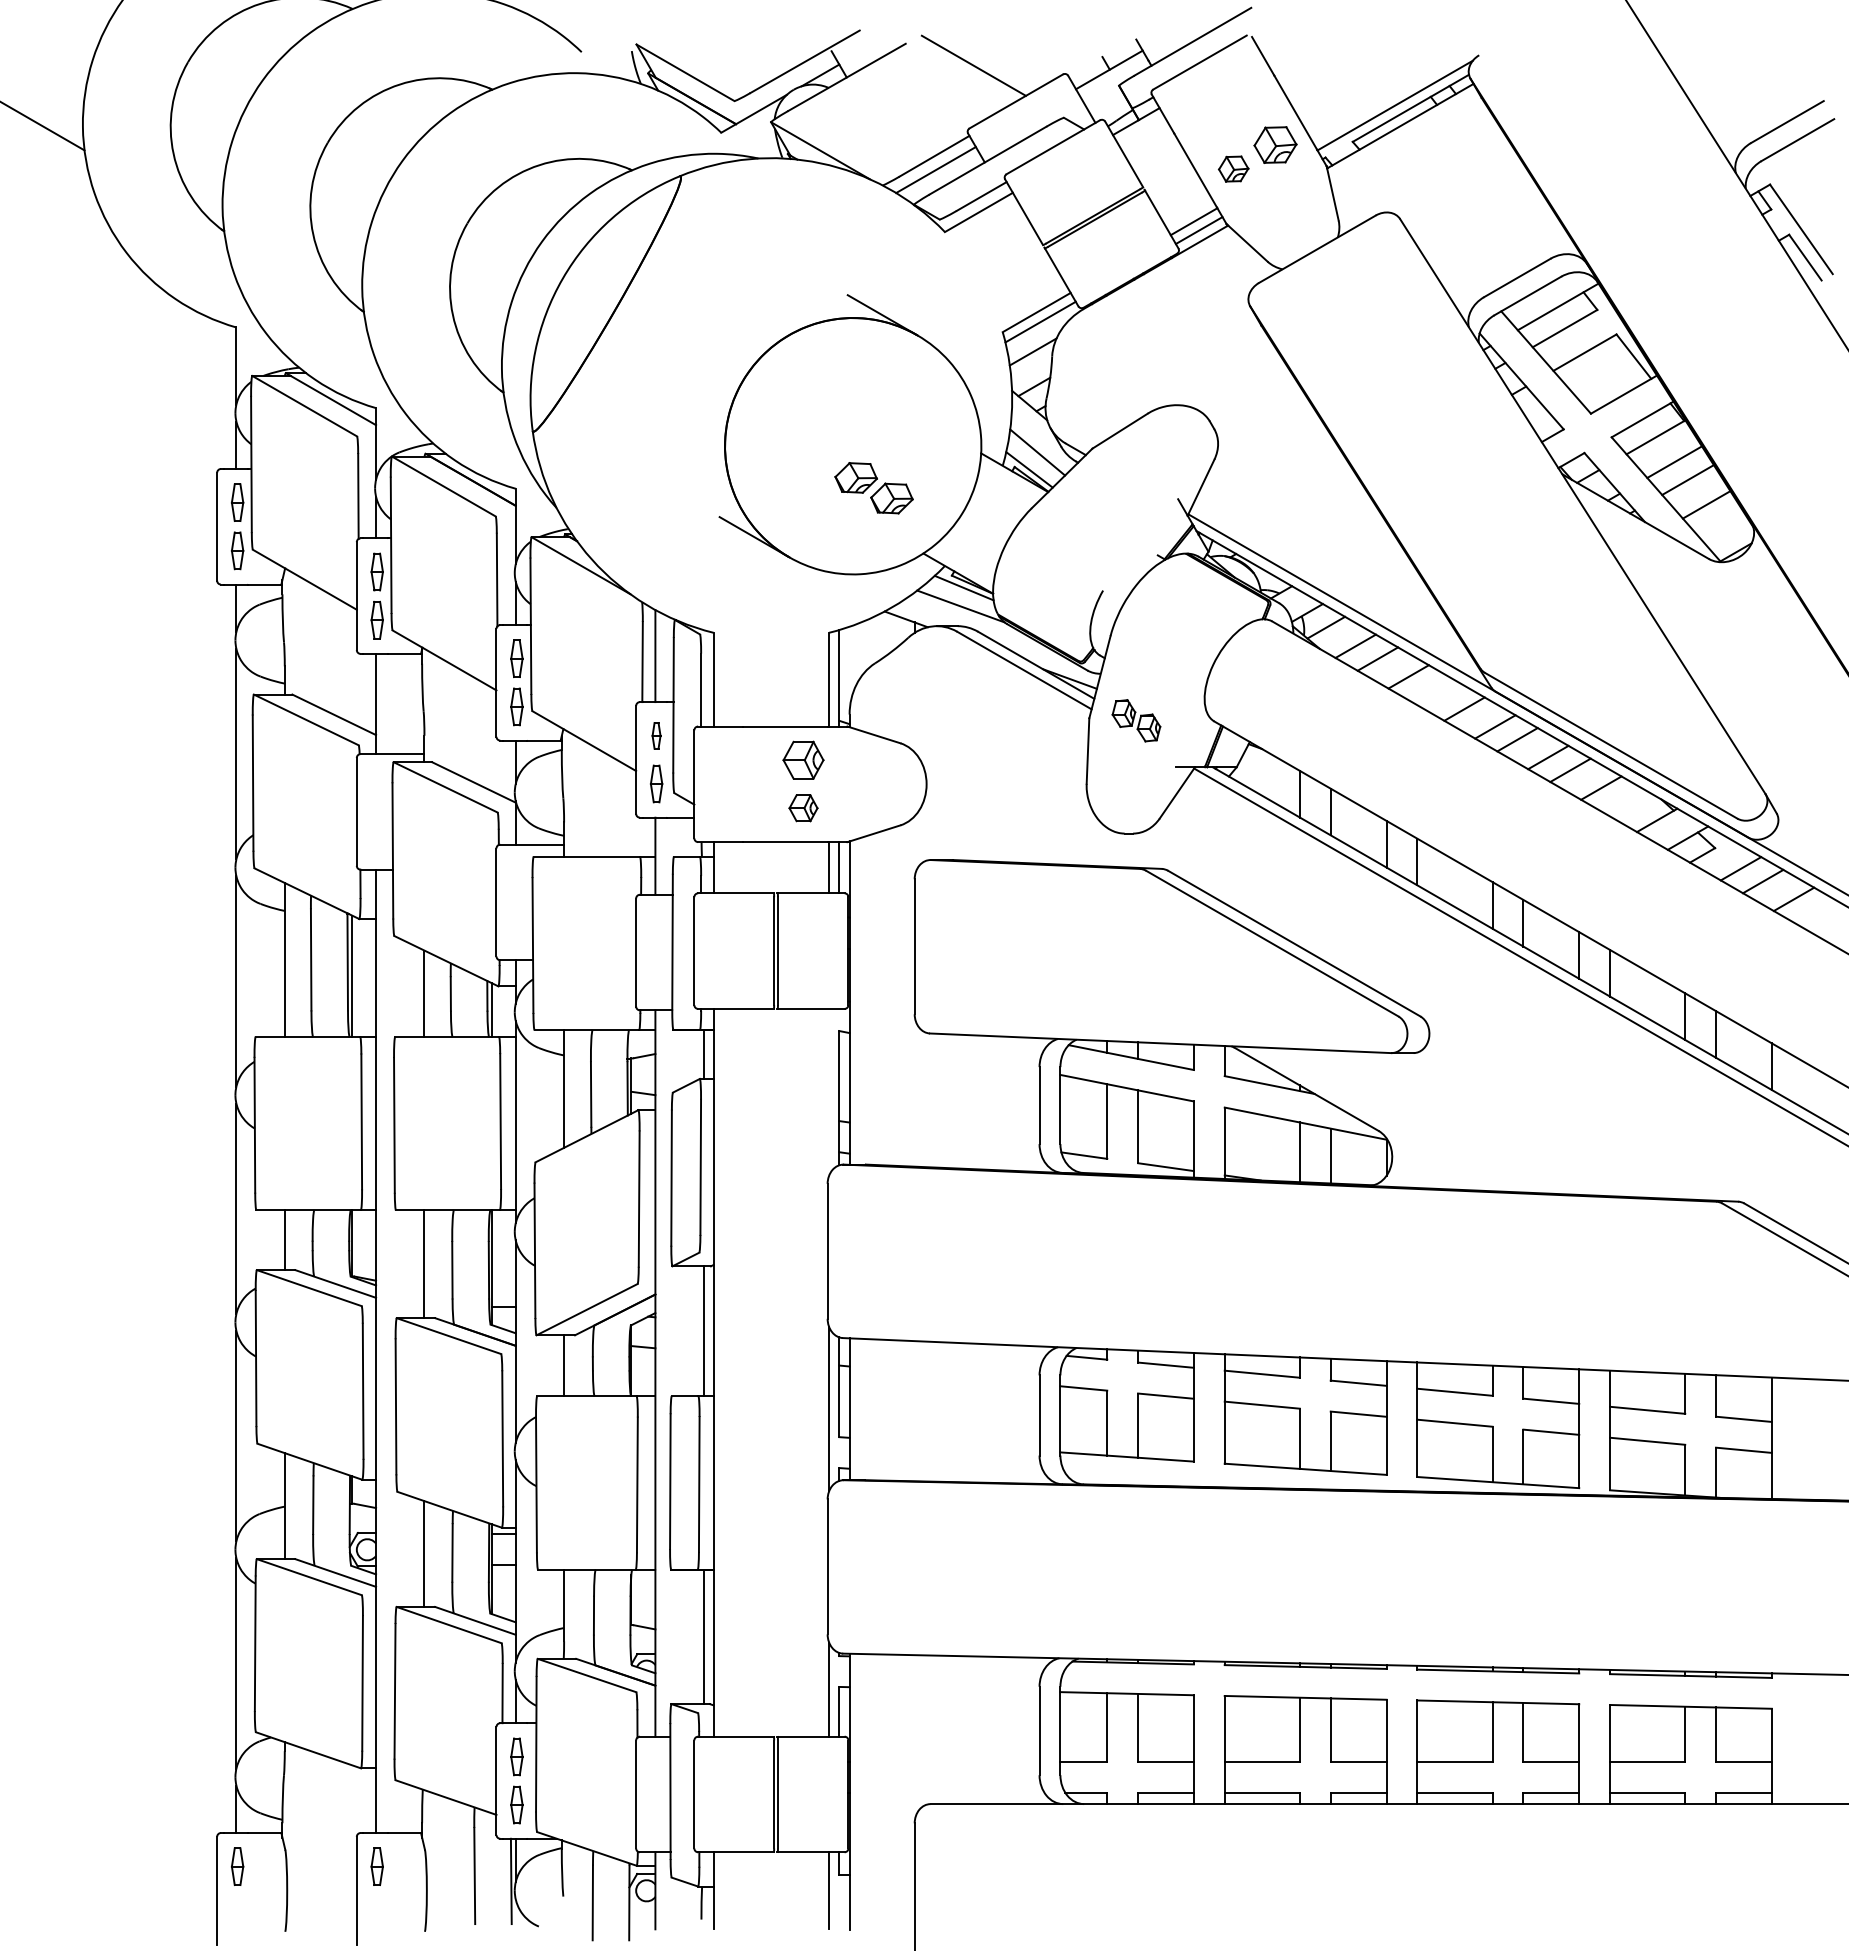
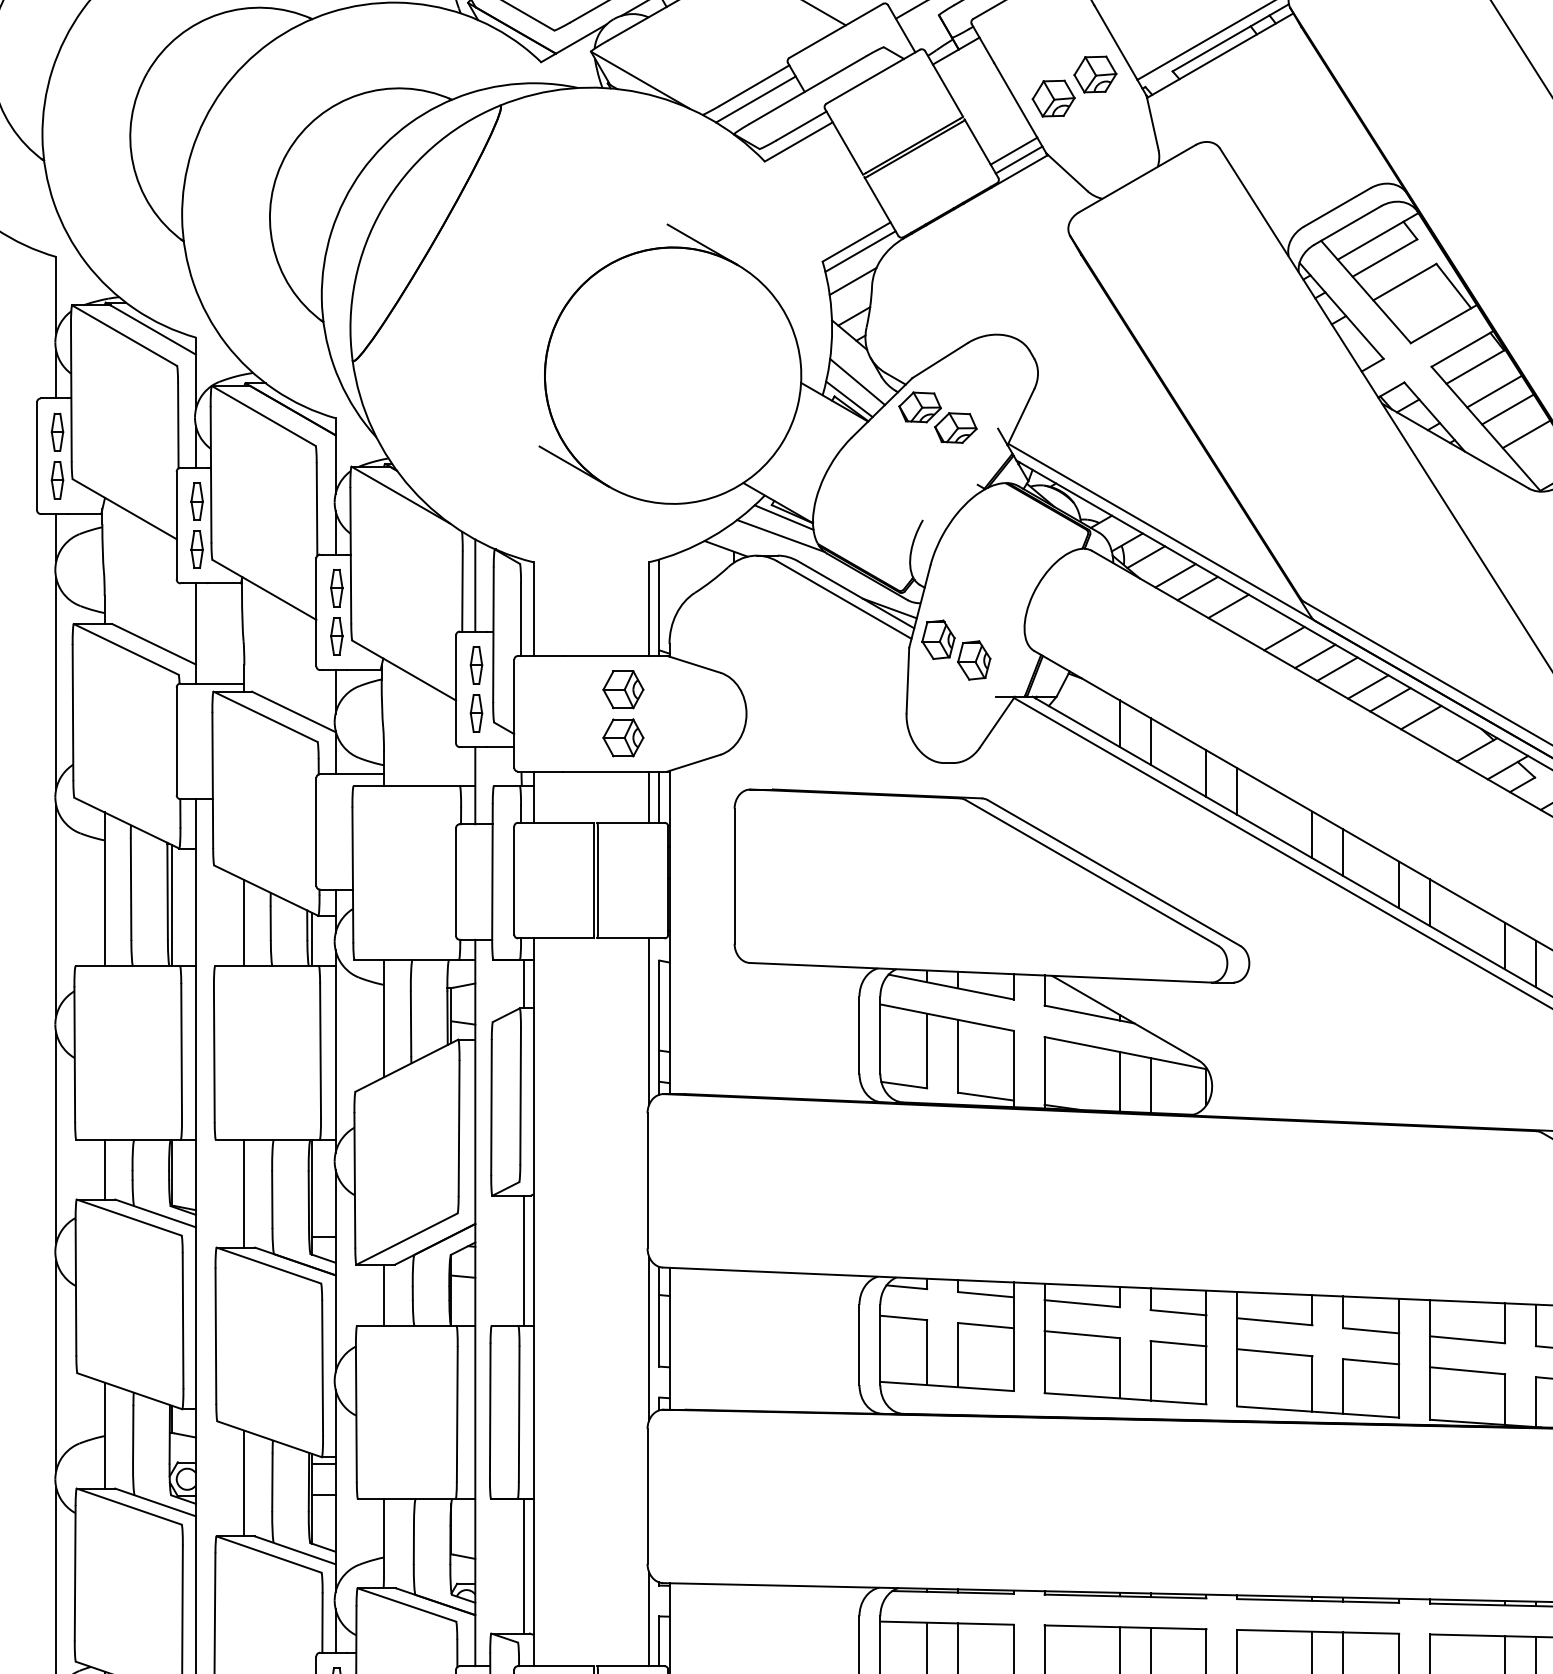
part: (1233, 168) -> (1053, 97), size x1.43
part: (873, 488) -> (937, 417), moved
part: (1136, 720) -> (956, 649), size x1.43
part: (656, 735) -> (476, 664), size x1.43
part: (803, 807) -> (623, 736), size x1.43
line: (829, 1091) -> (649, 1020), added

